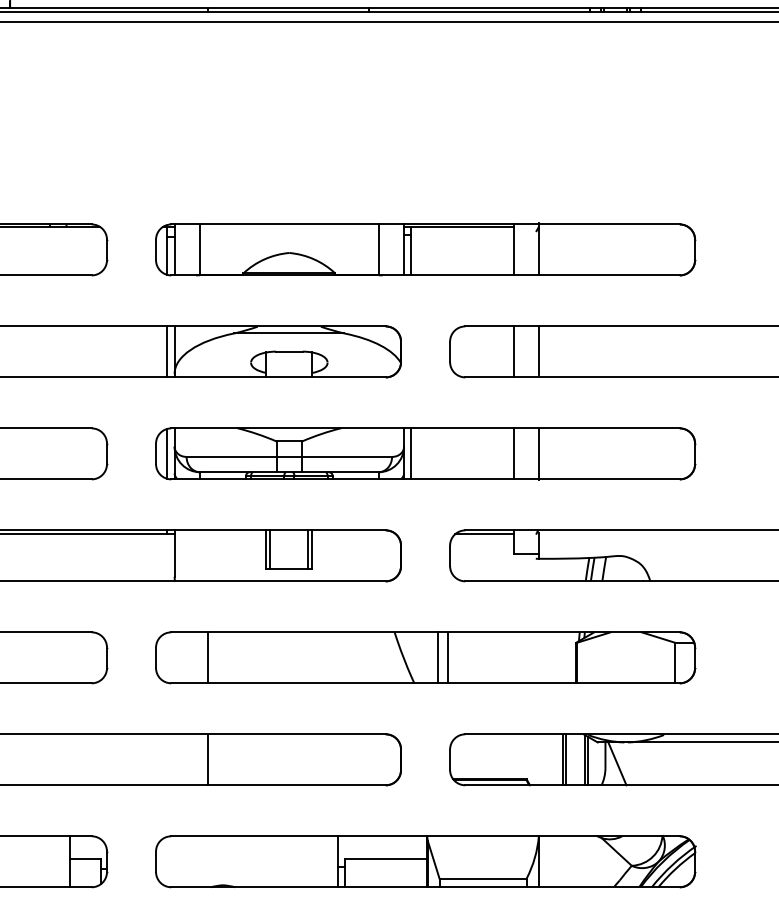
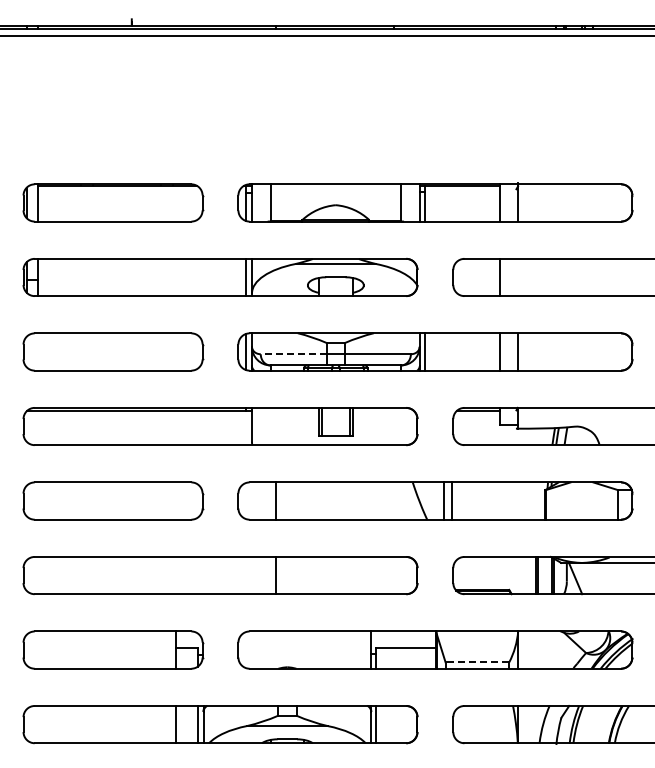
line: (539, 350) -> (518, 276), removed
line: (231, 457) -> (293, 354), solid -> dashed
line: (483, 878) -> (477, 662), solid -> dashed

